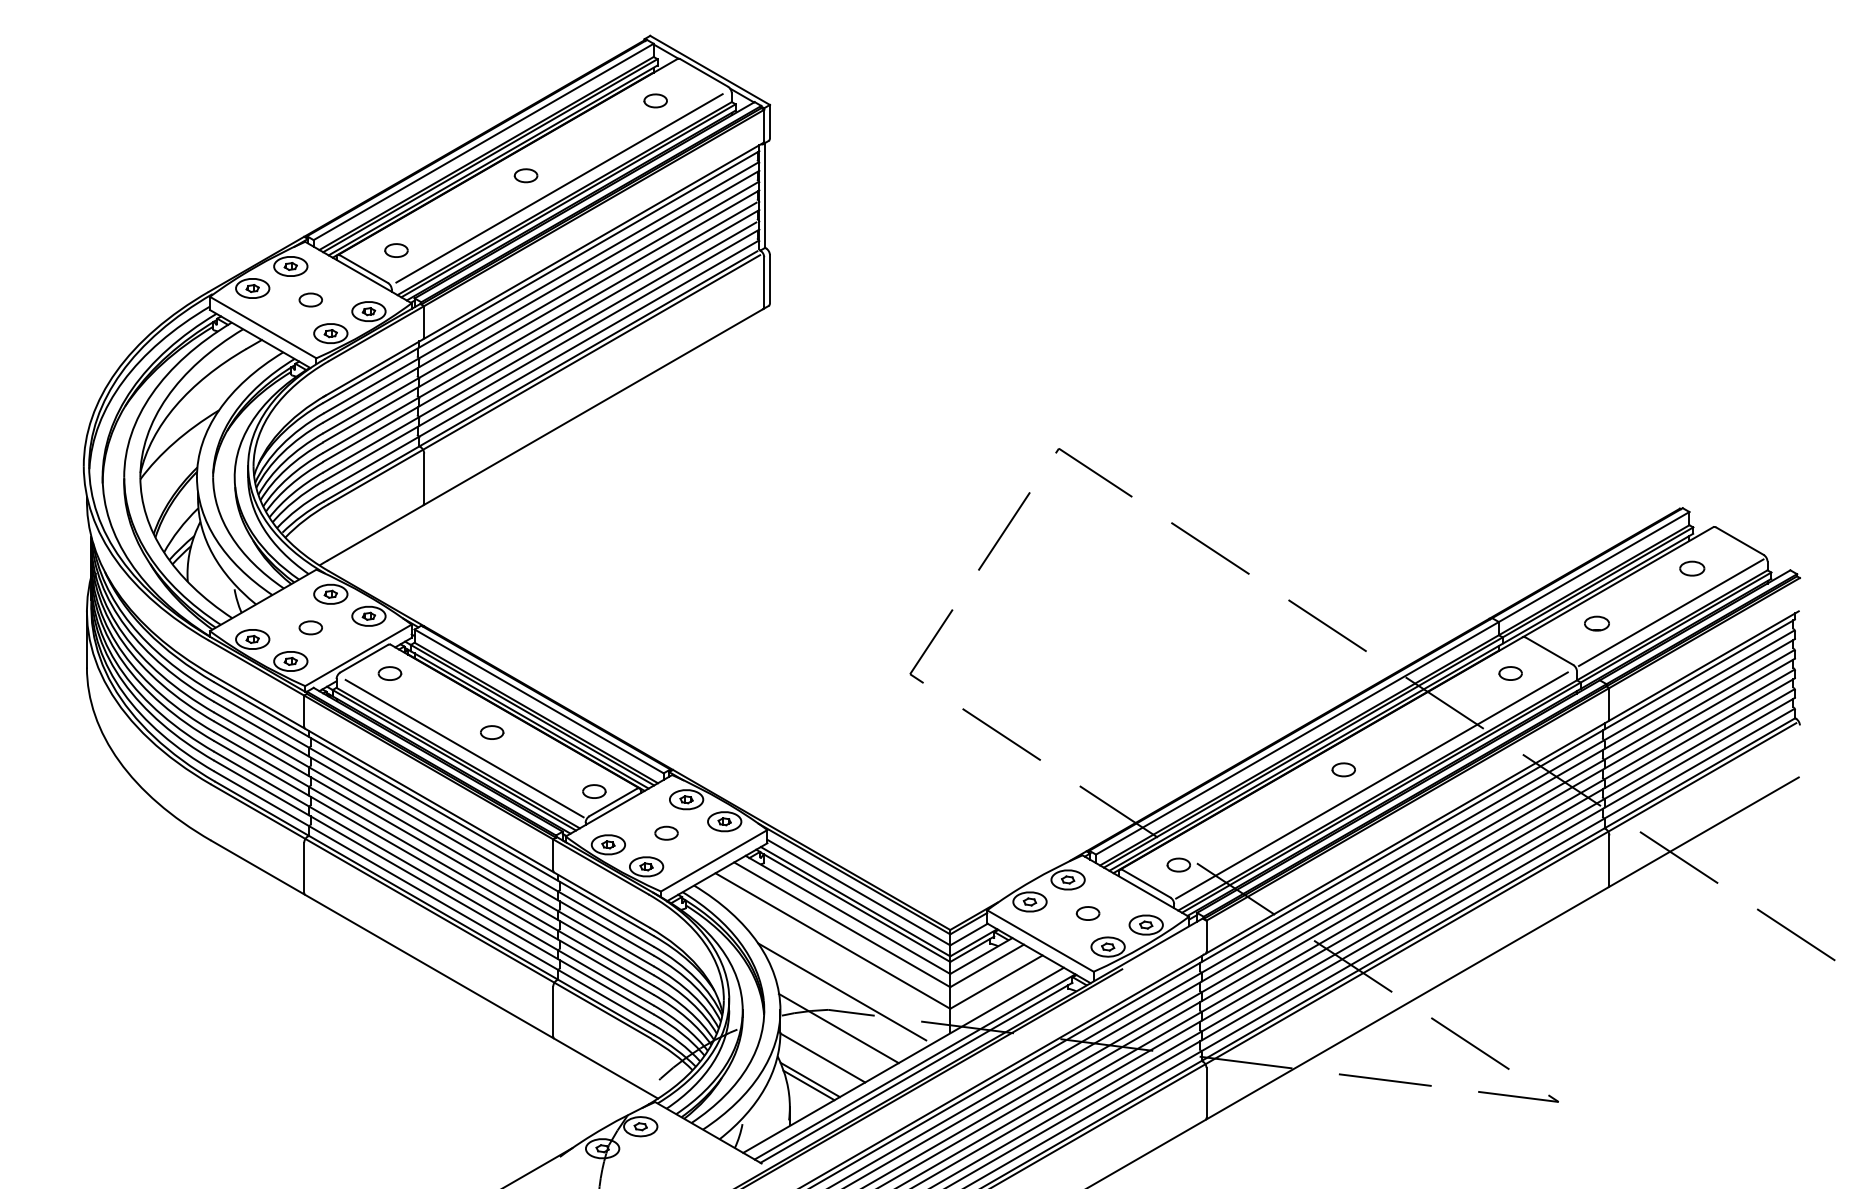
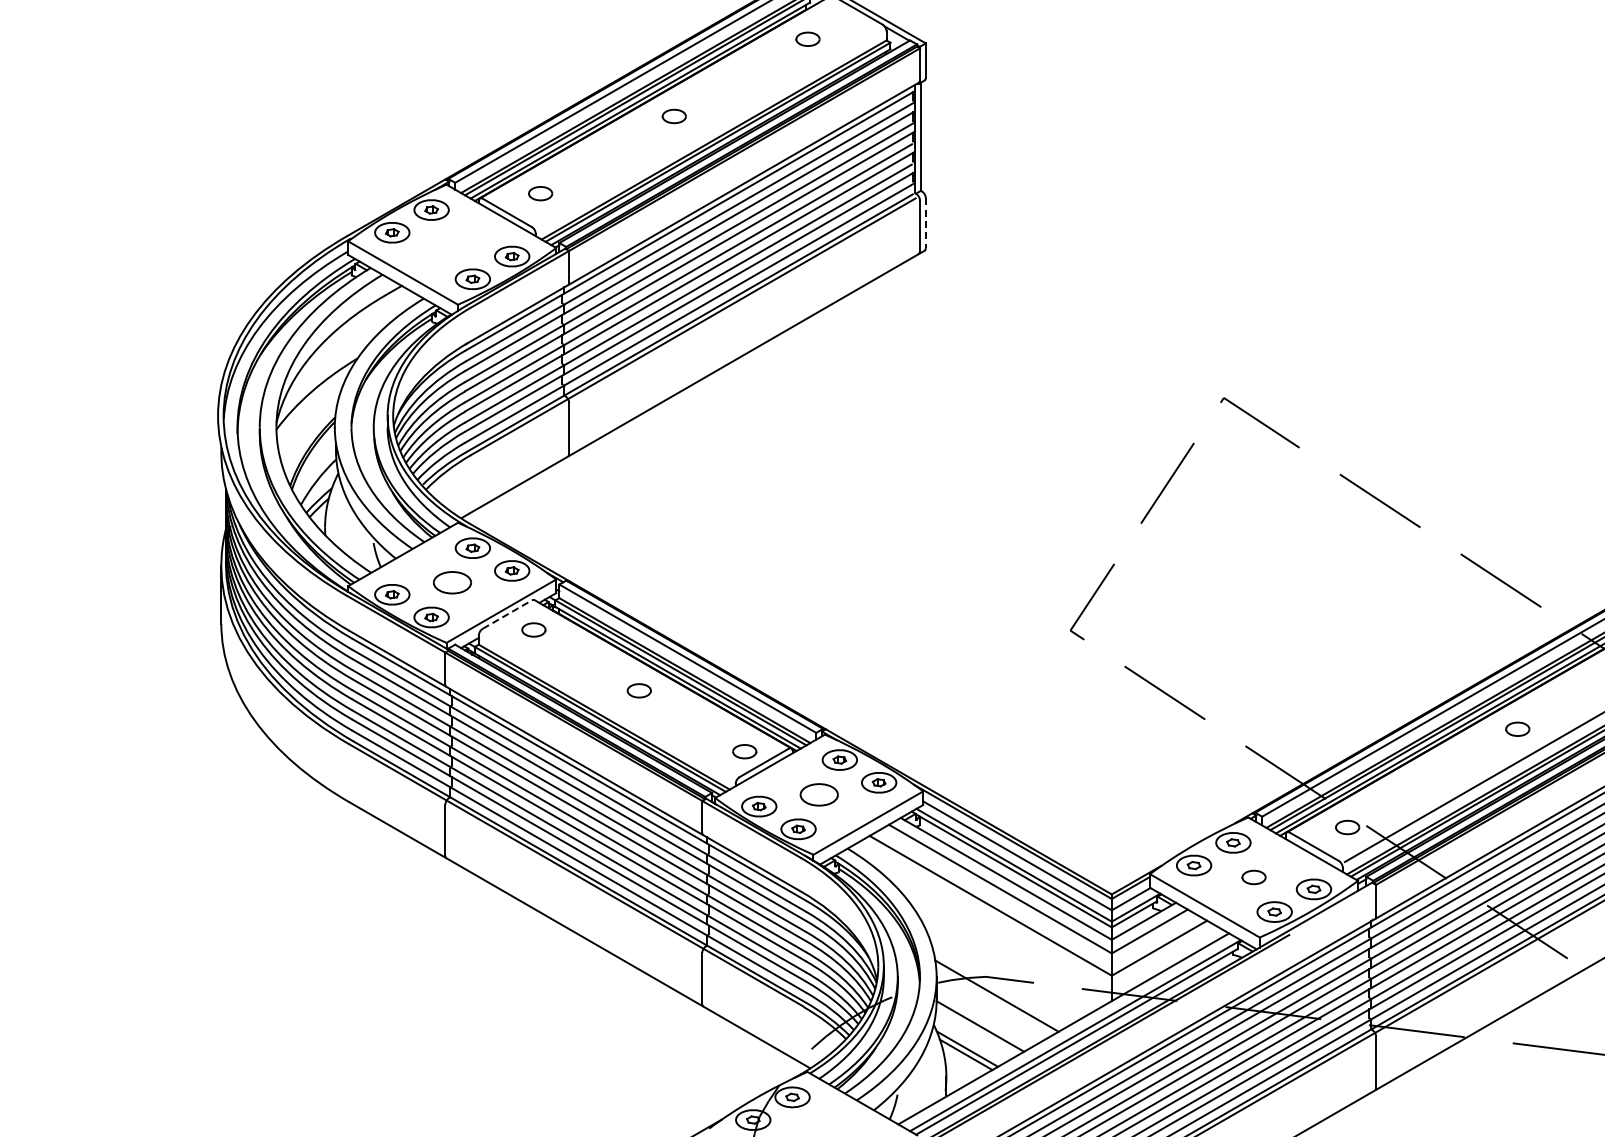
line: (559, 188) -> (708, 129), removed
line: (769, 279) -> (925, 223), solid -> dashed
part: (310, 299) -> (451, 244), removed
part: (310, 627) -> (451, 582), size x1.6
line: (364, 658) -> (507, 614), solid -> dashed
line: (464, 748) -> (610, 707), removed
part: (666, 832) -> (819, 793), size x1.6
line: (842, 991) -> (1000, 957), removed

